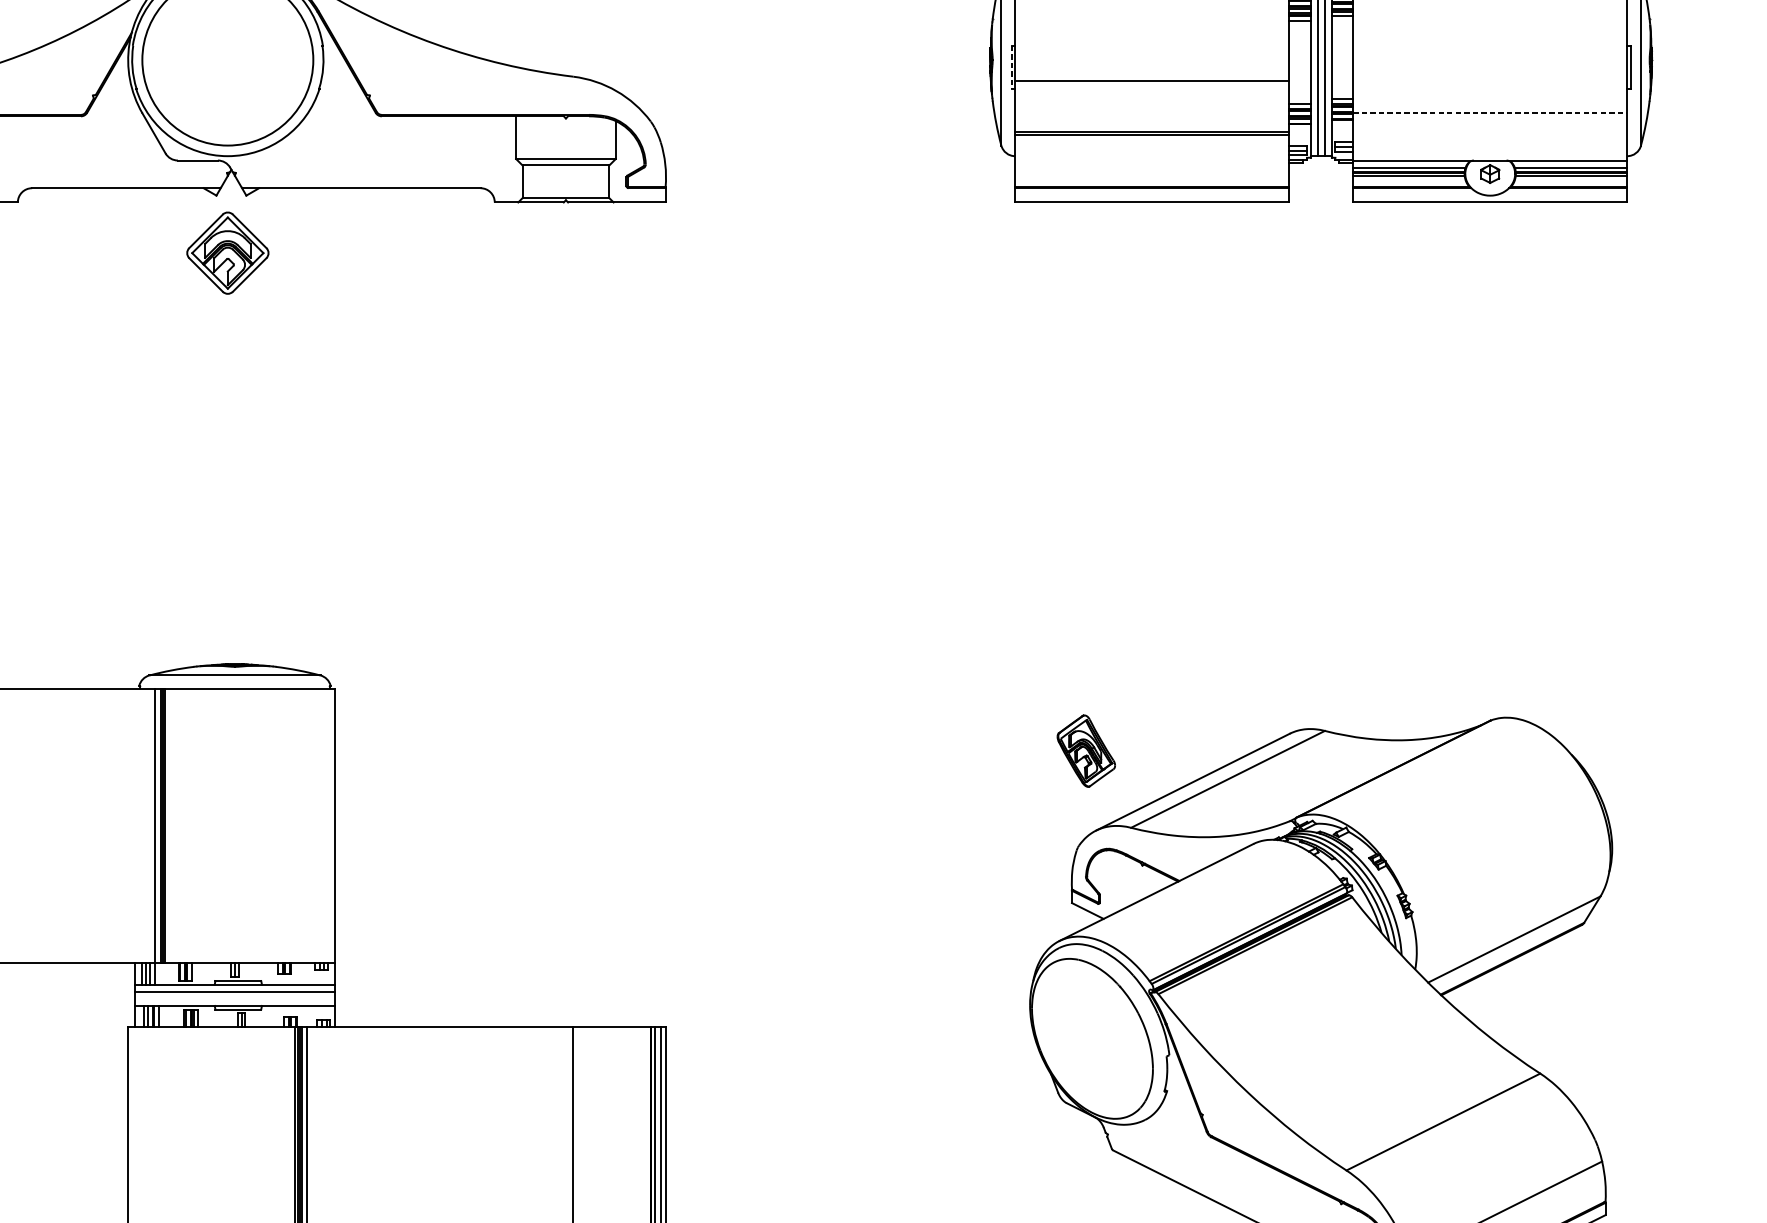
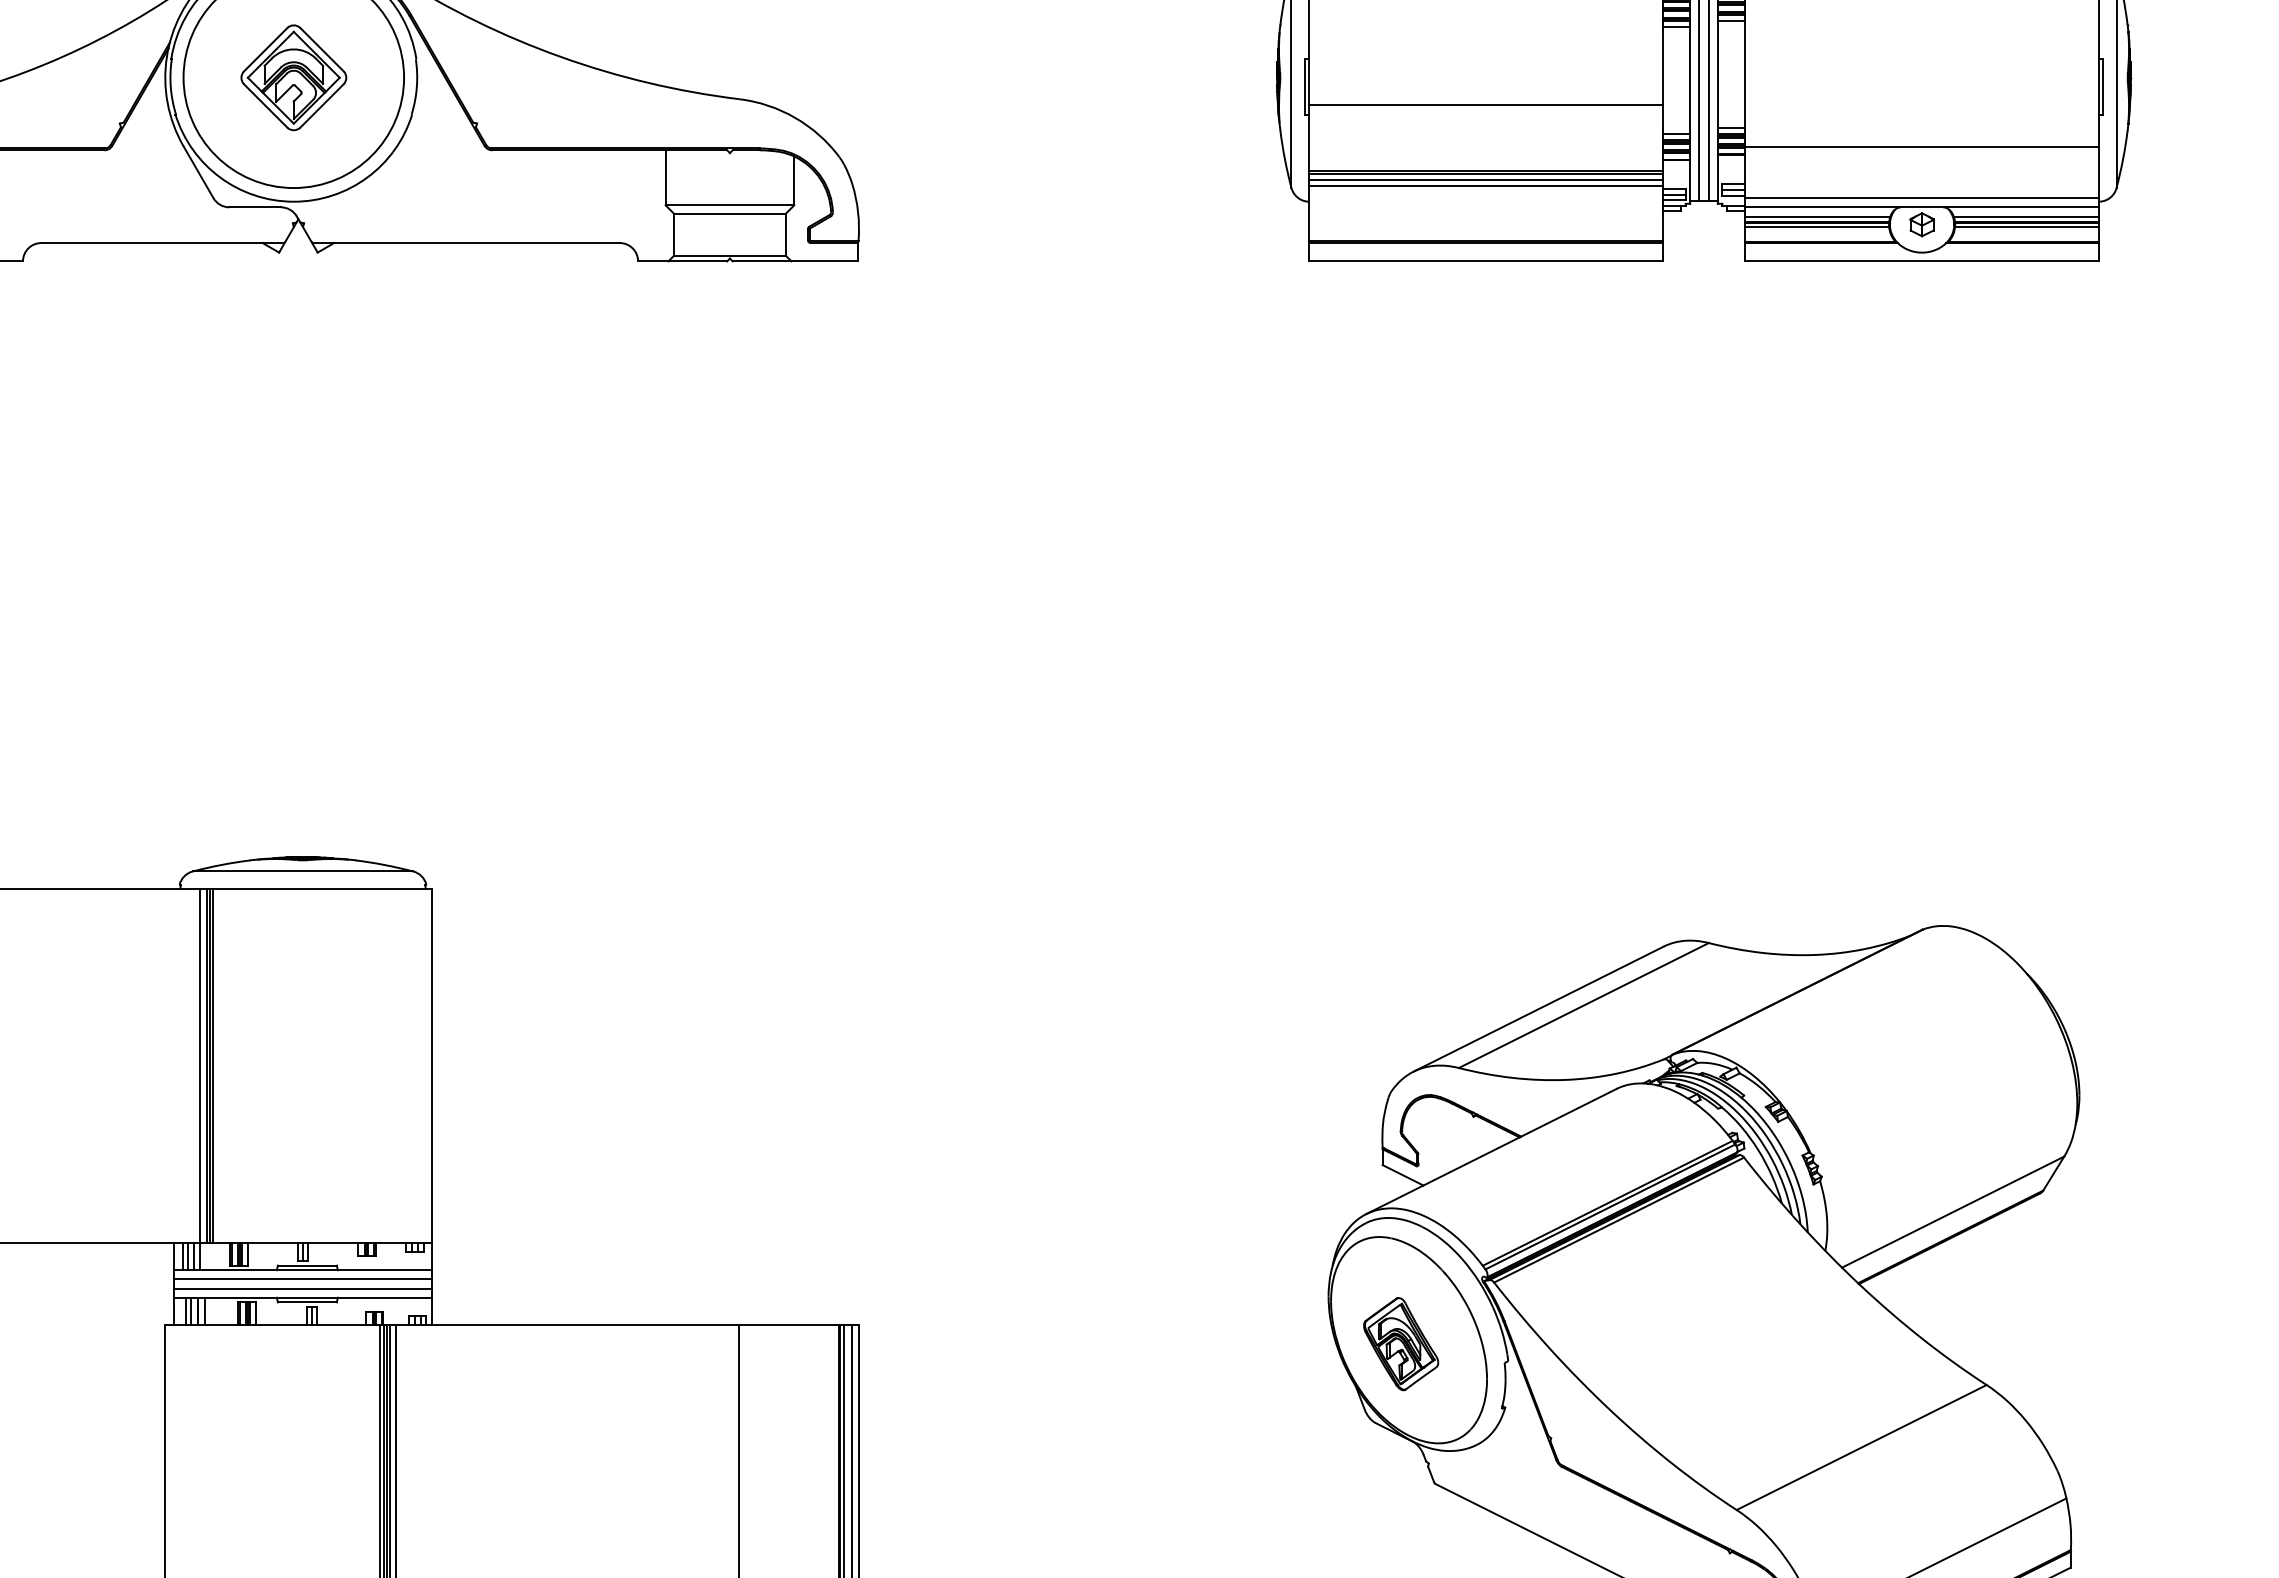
line: (1011, 66) -> (1304, 86), dashed -> solid
line: (1490, 113) -> (1922, 146), dashed -> solid
line: (1151, 138) -> (1485, 179), added
line: (1151, 143) -> (1485, 185), added
line: (1489, 153) -> (1921, 198), added
part: (227, 252) -> (293, 77), moved
part: (1086, 751) -> (1401, 1344), moved
line: (234, 998) -> (302, 1288), added

